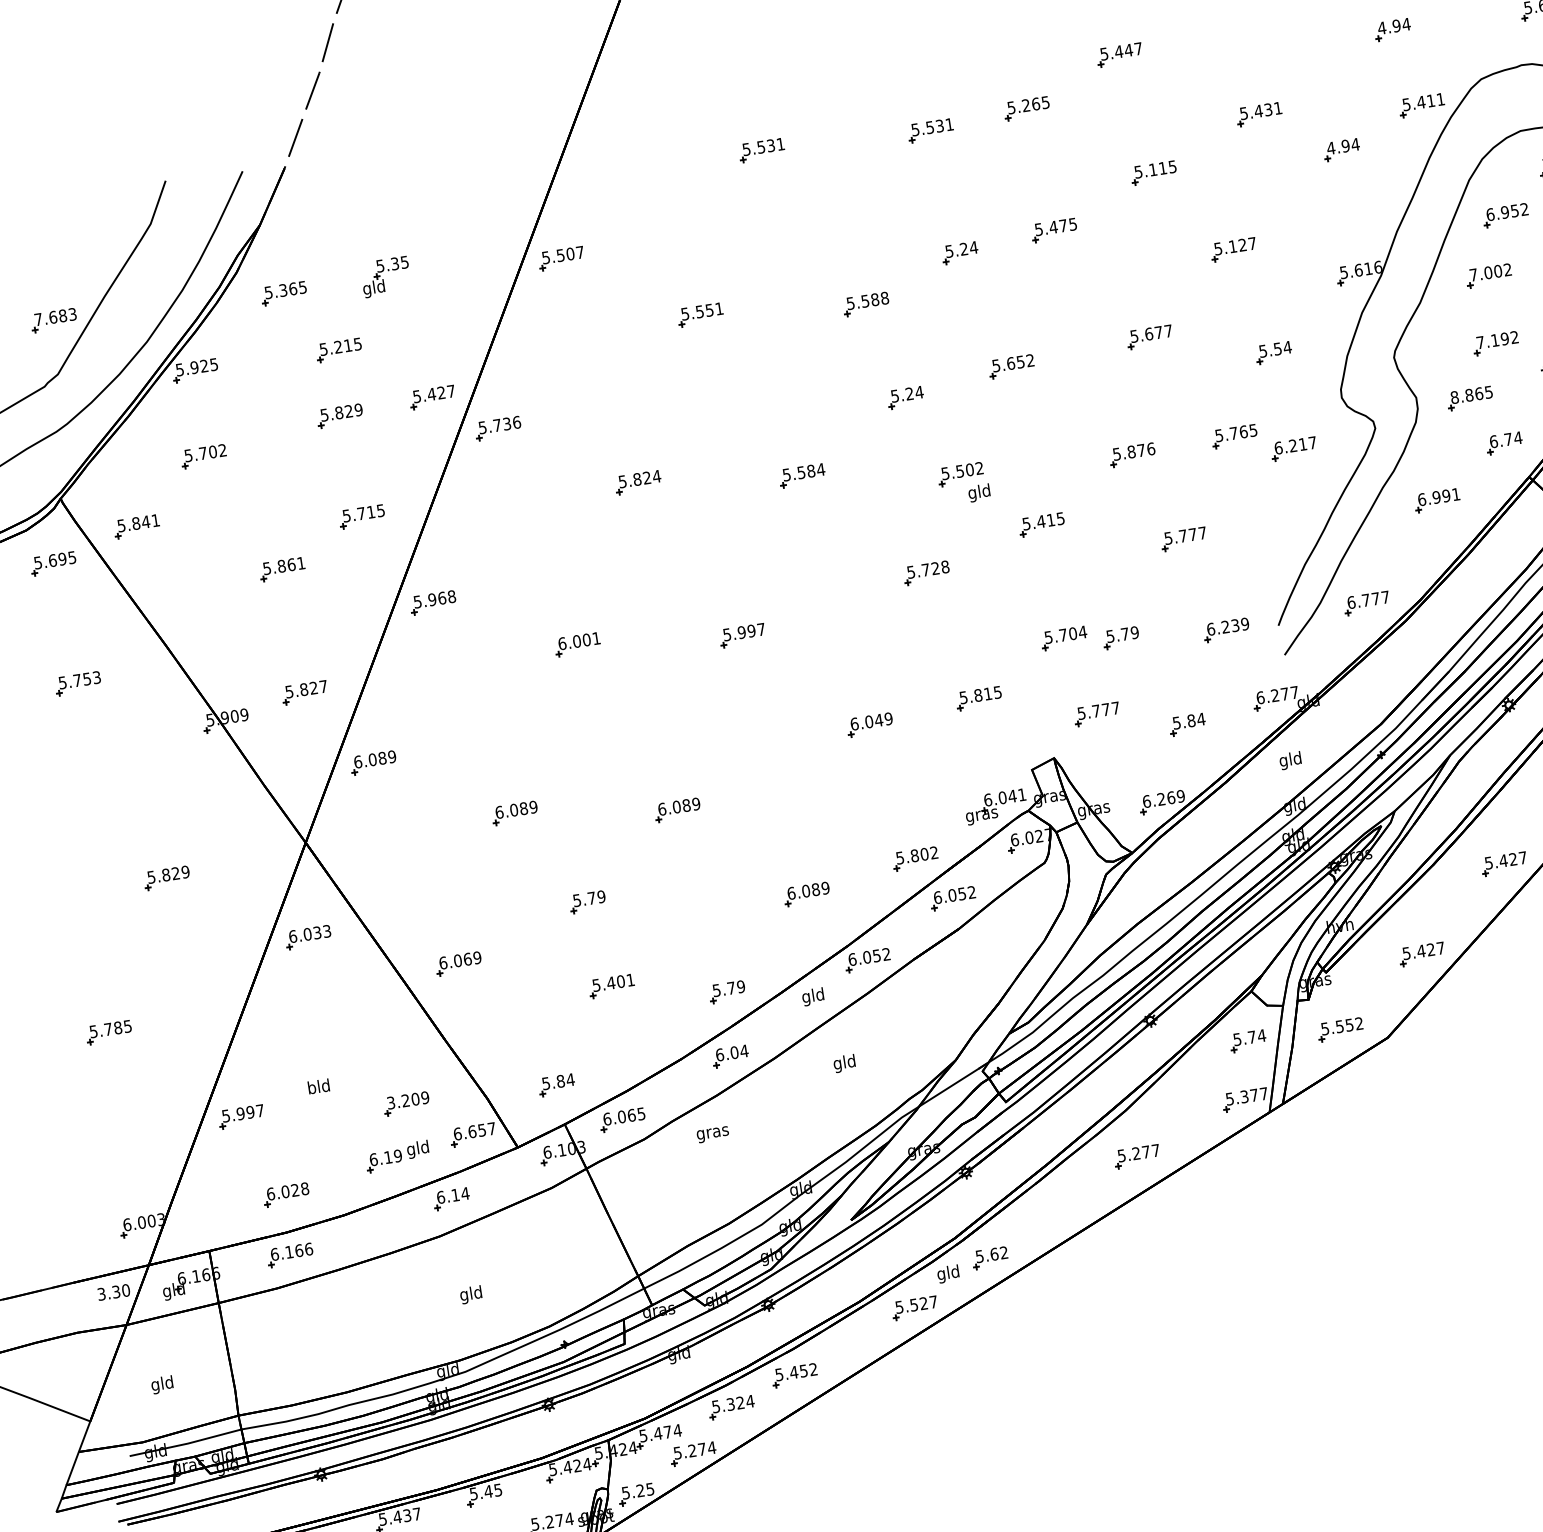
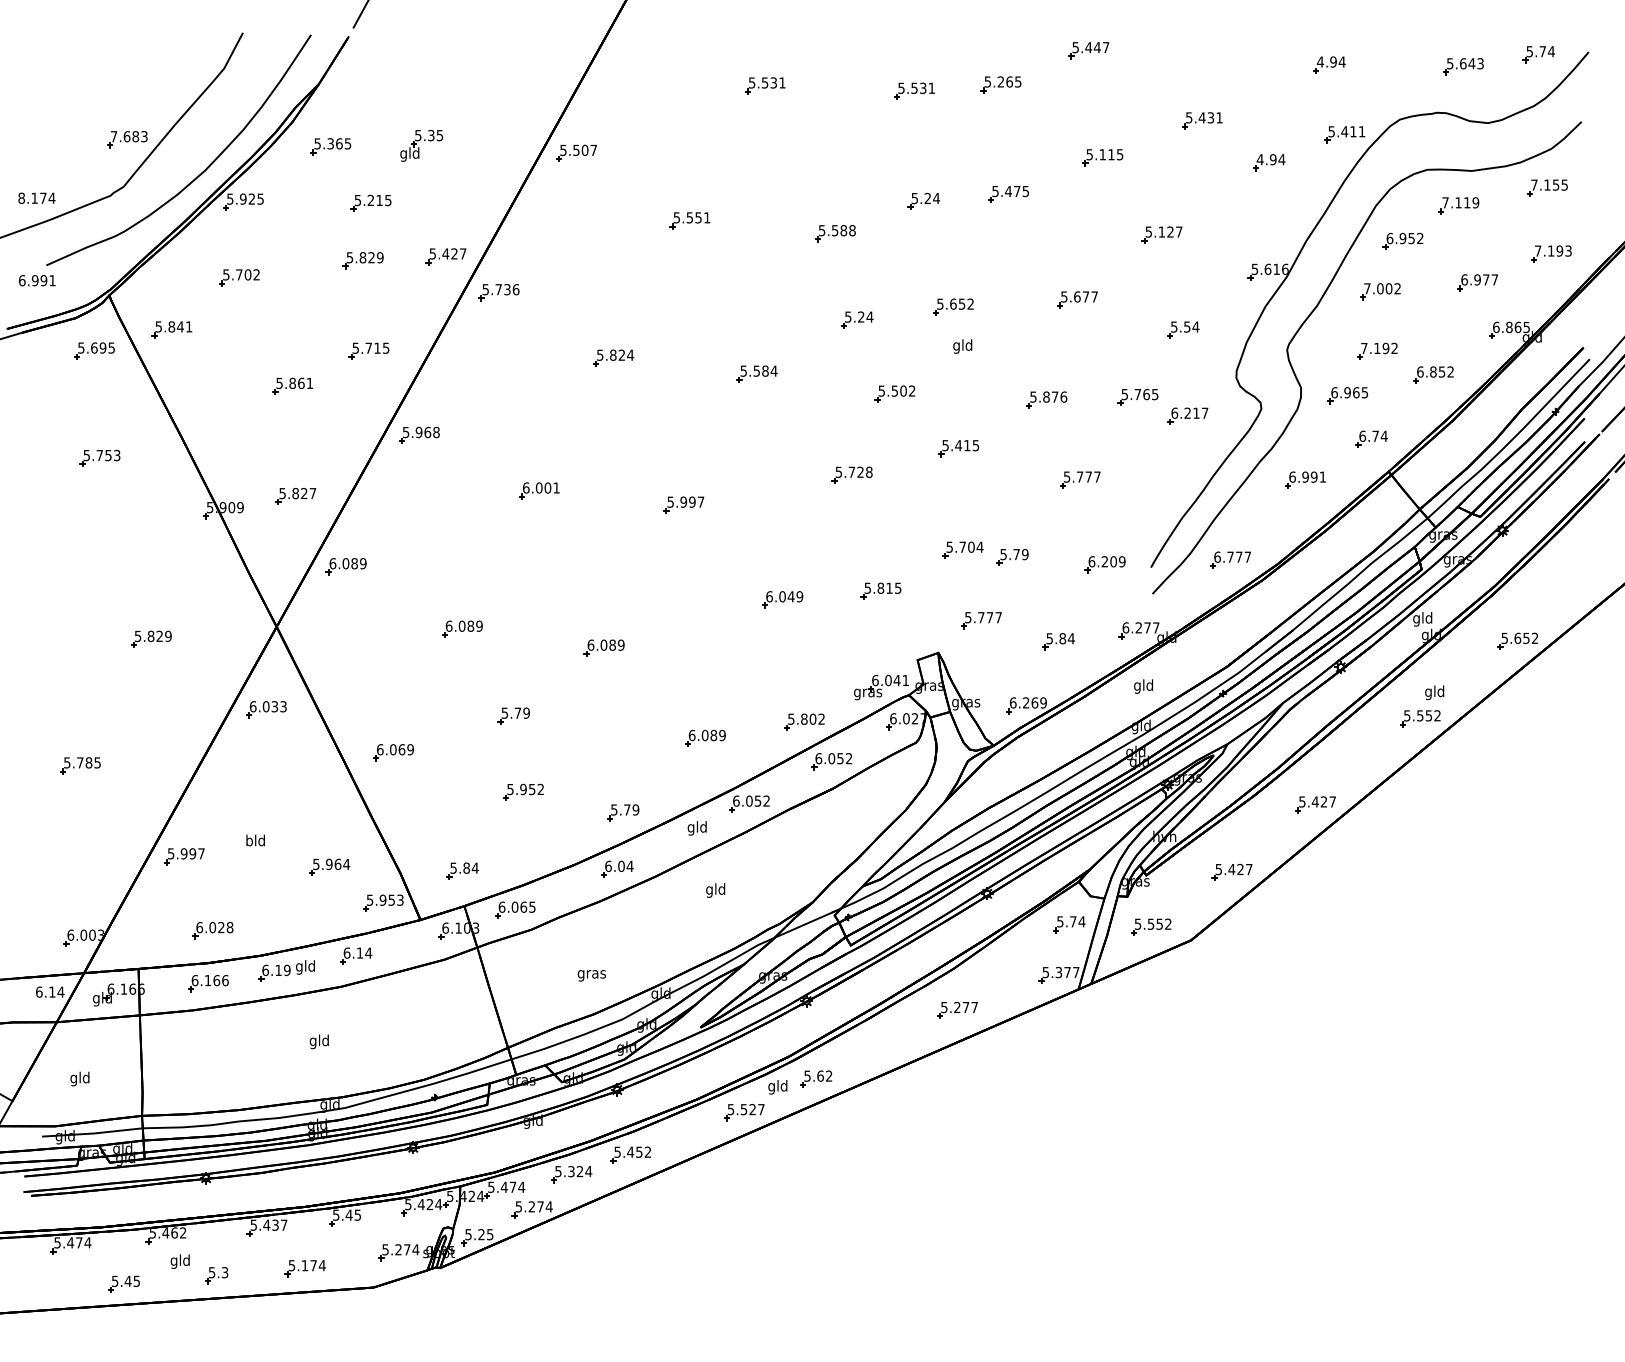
text: (1461, 396) -> (1340, 392), 8.865 -> 6.965
text: (979, 493) -> (962, 346), moved
text: (1235, 625) -> (1113, 561), 6.239 -> 6.209
text: (620, 981) -> (531, 789), 5.401 -> 5.952
text: (408, 1100) -> (331, 864), 3.209 -> 5.964
text: (473, 1130) -> (384, 899), 6.657 -> 5.953
text: (712, 1134) -> (591, 975), moved
part: (397, 1156) -> (286, 970), moved
text: (114, 1291) -> (50, 991), 3.30 -> 6.14
text: (470, 1294) -> (318, 1041), moved

